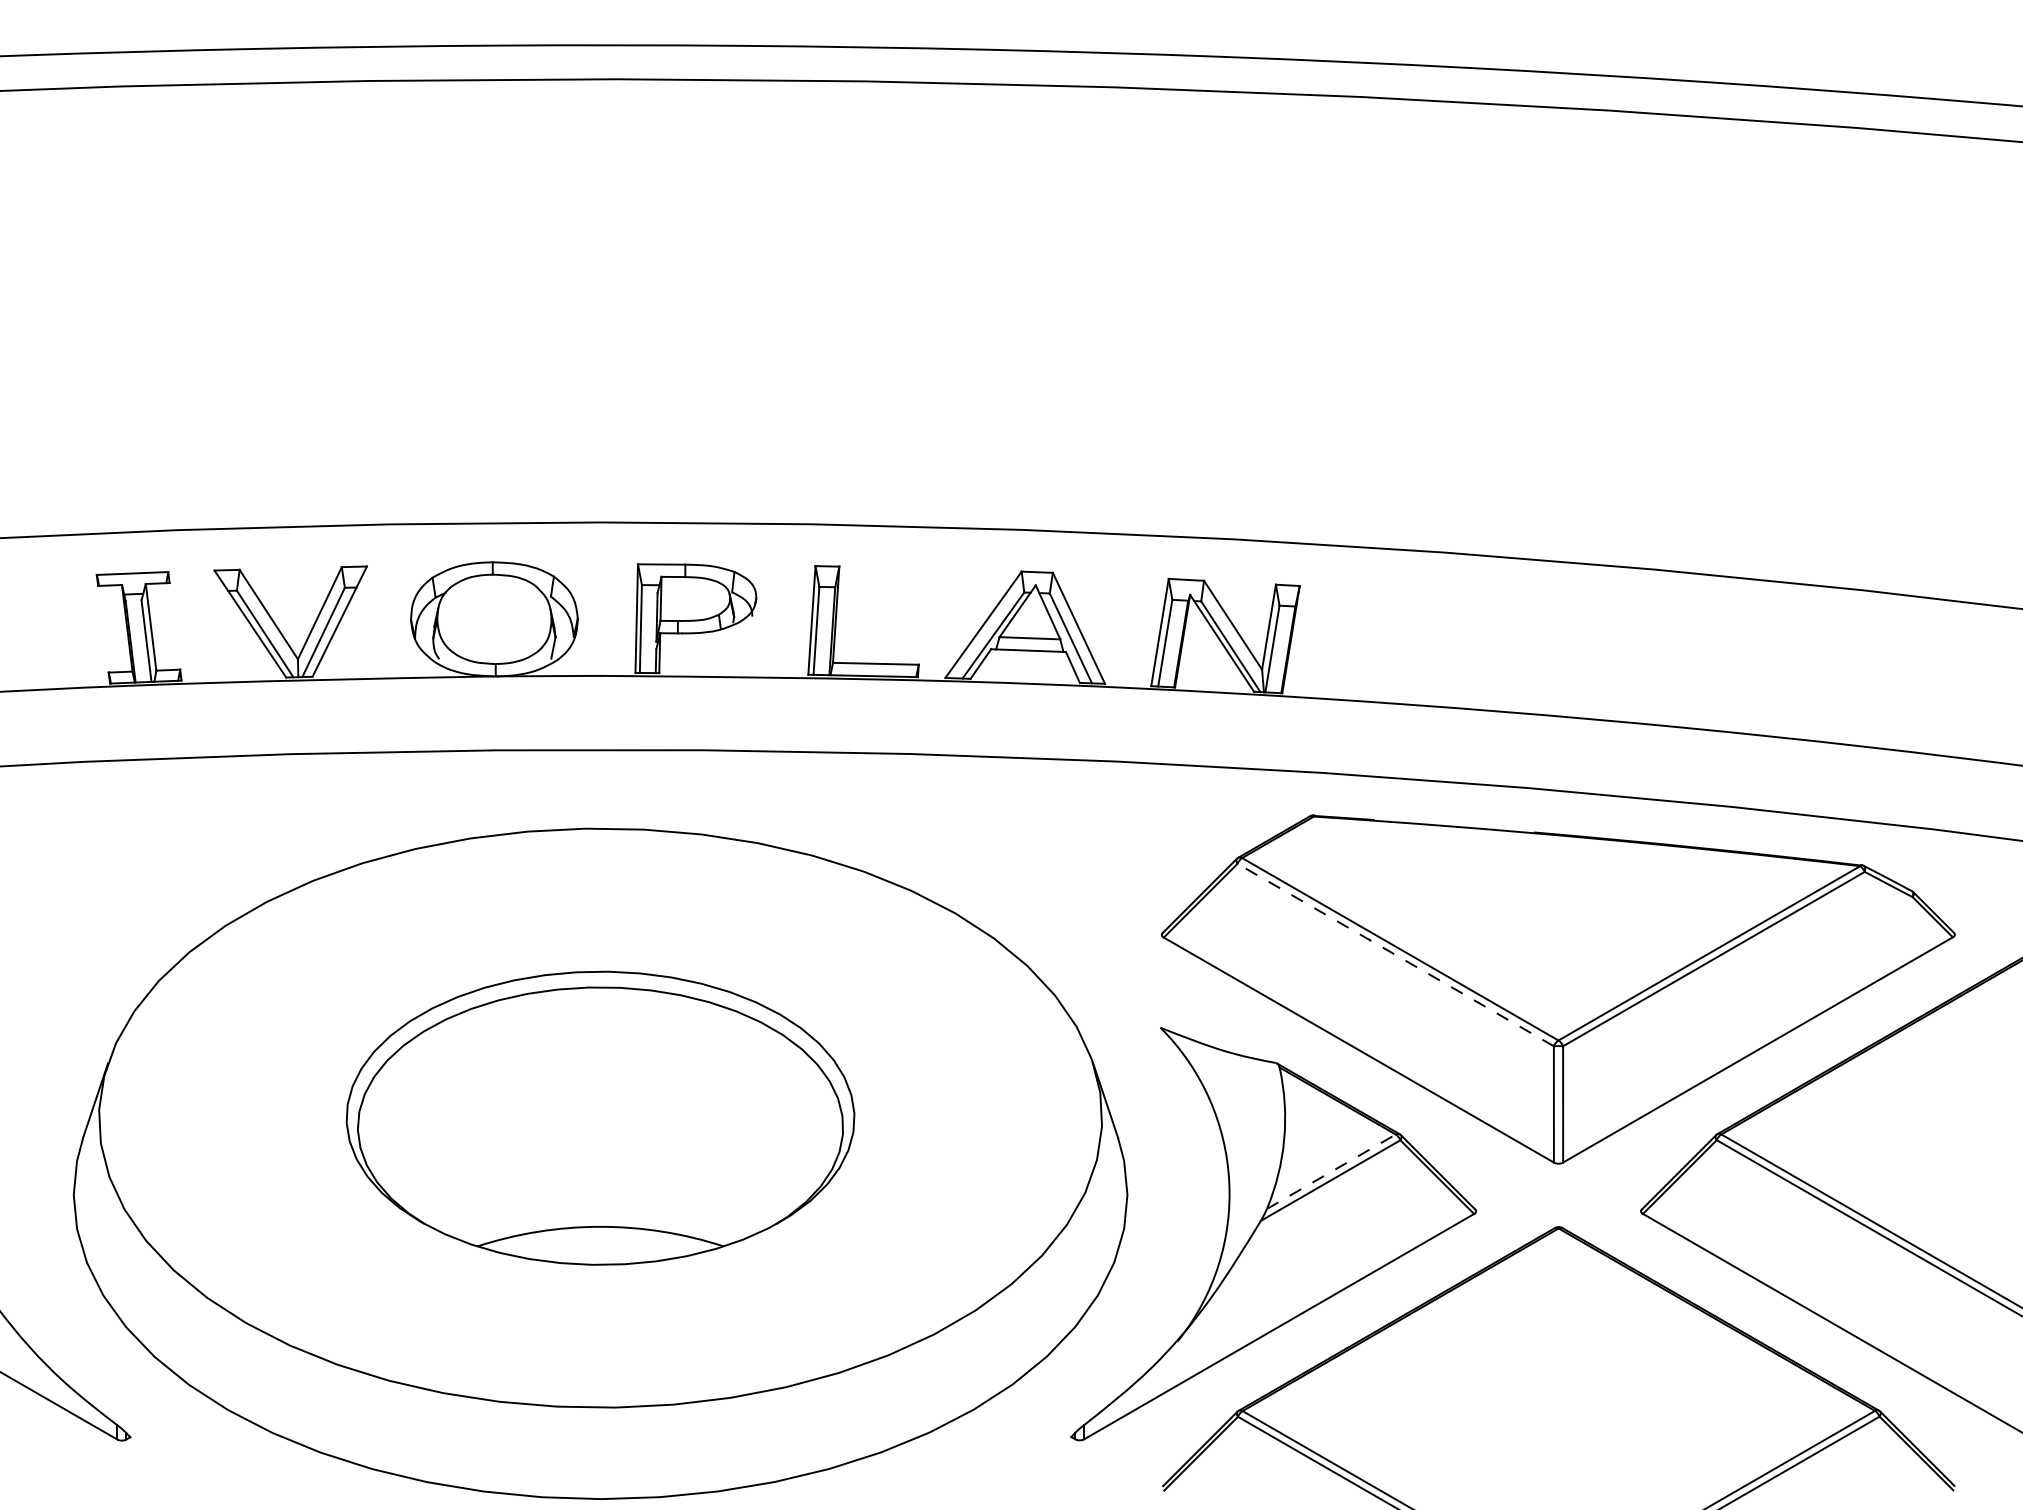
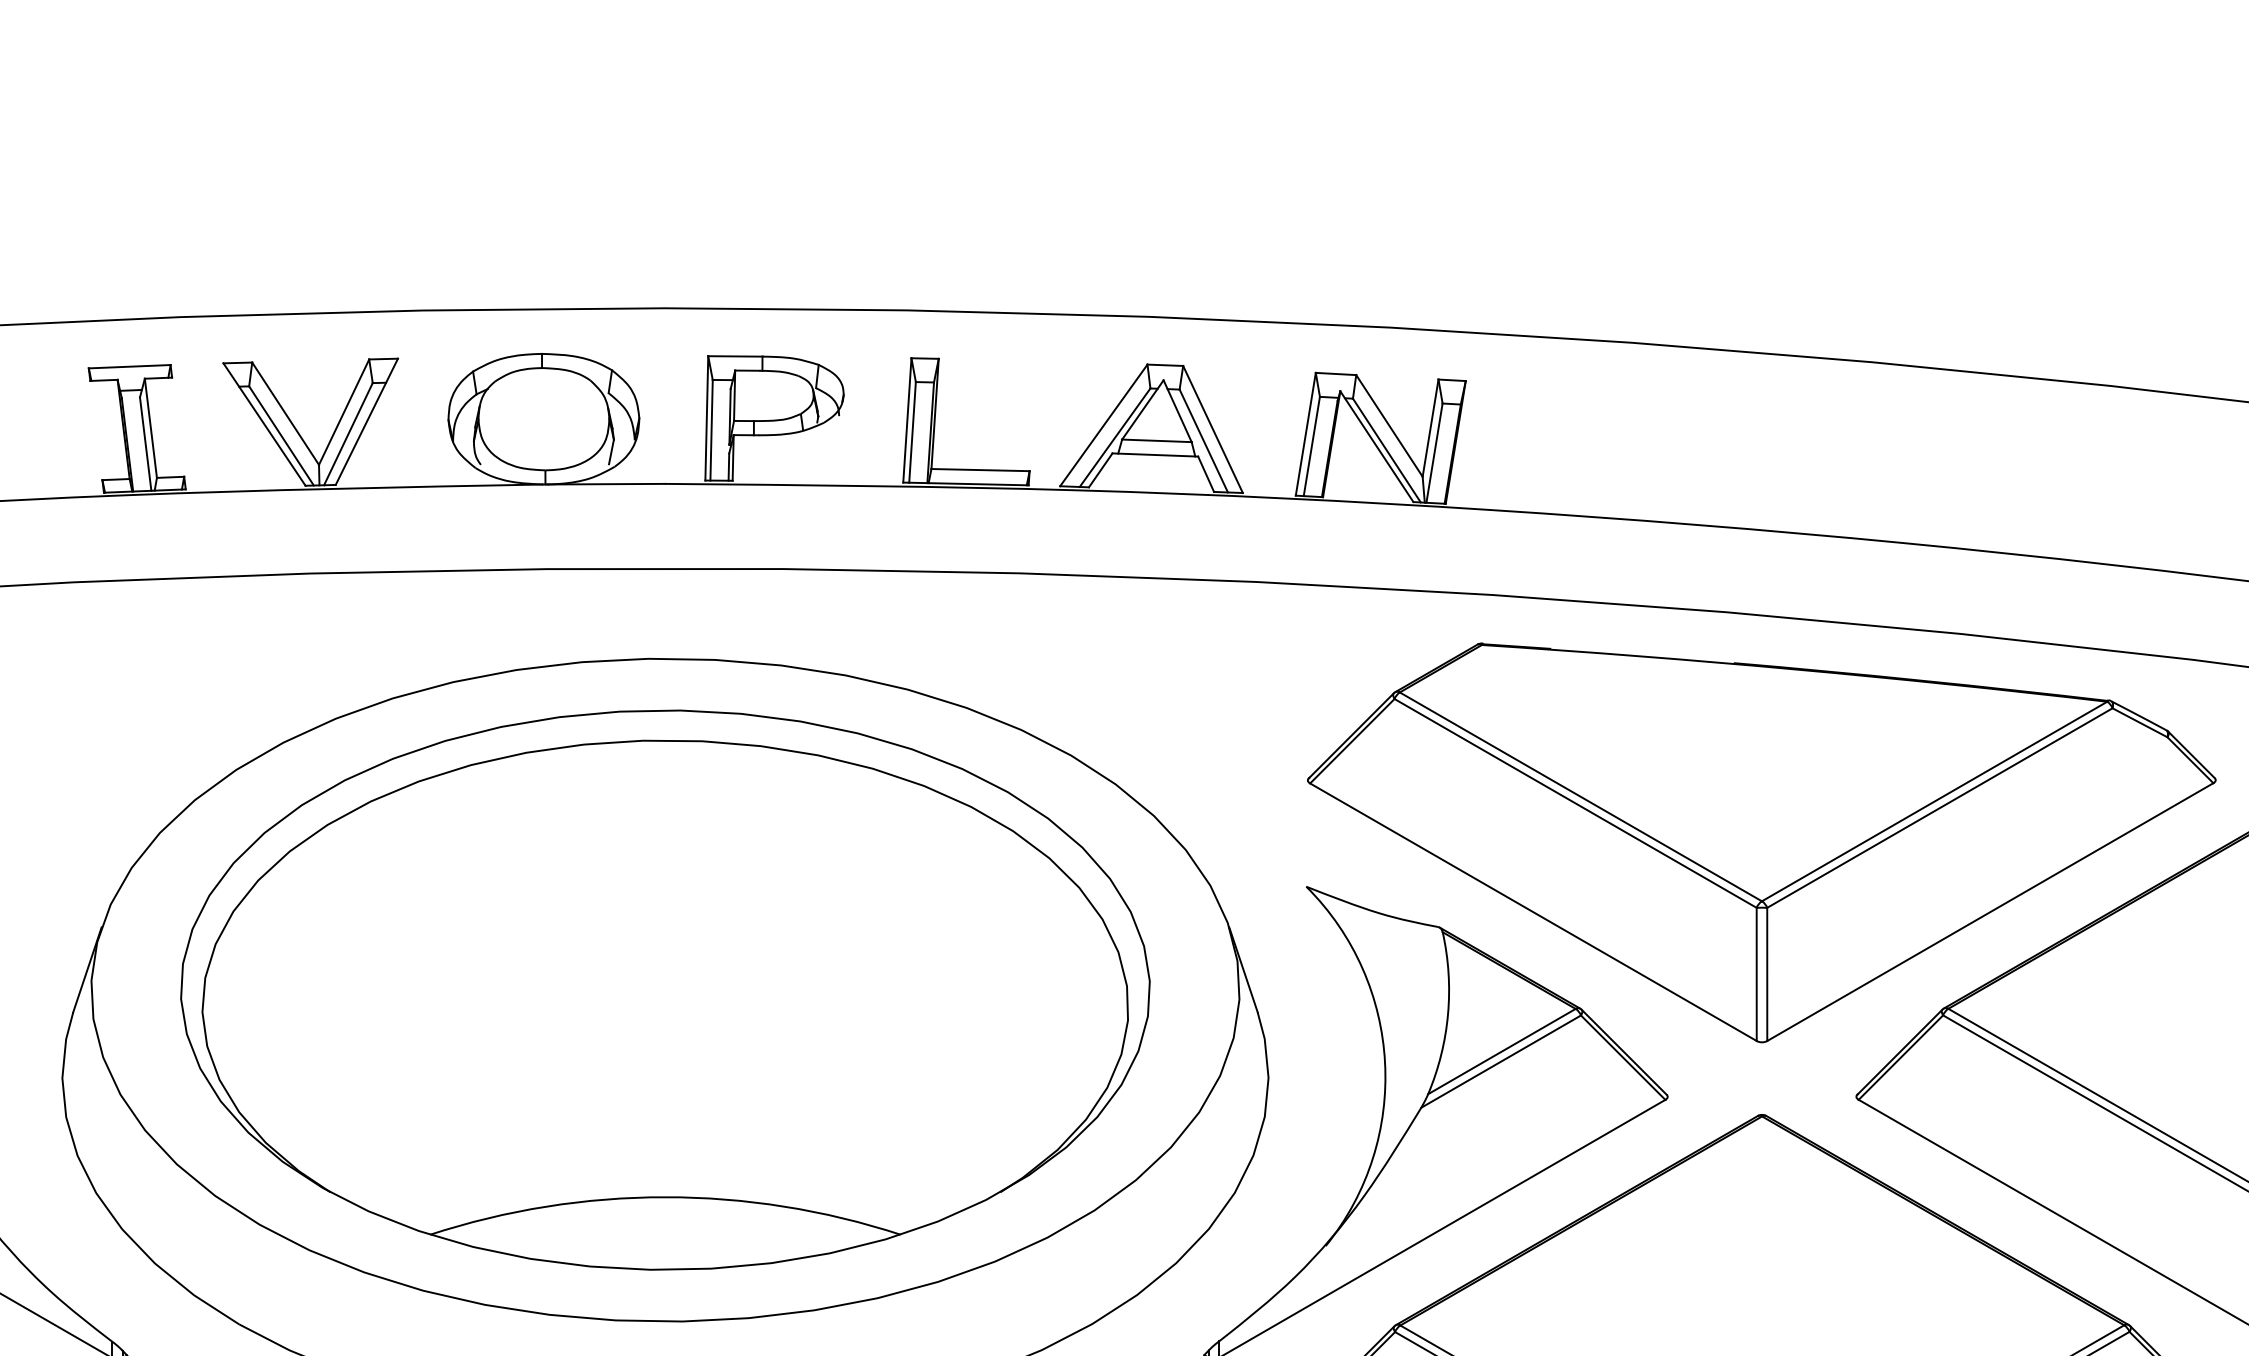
line: (1395, 955) -> (1575, 803), dashed -> solid
part: (600, 1118) -> (665, 990), size x1.67
line: (1331, 1171) -> (1502, 1051), dashed -> solid

